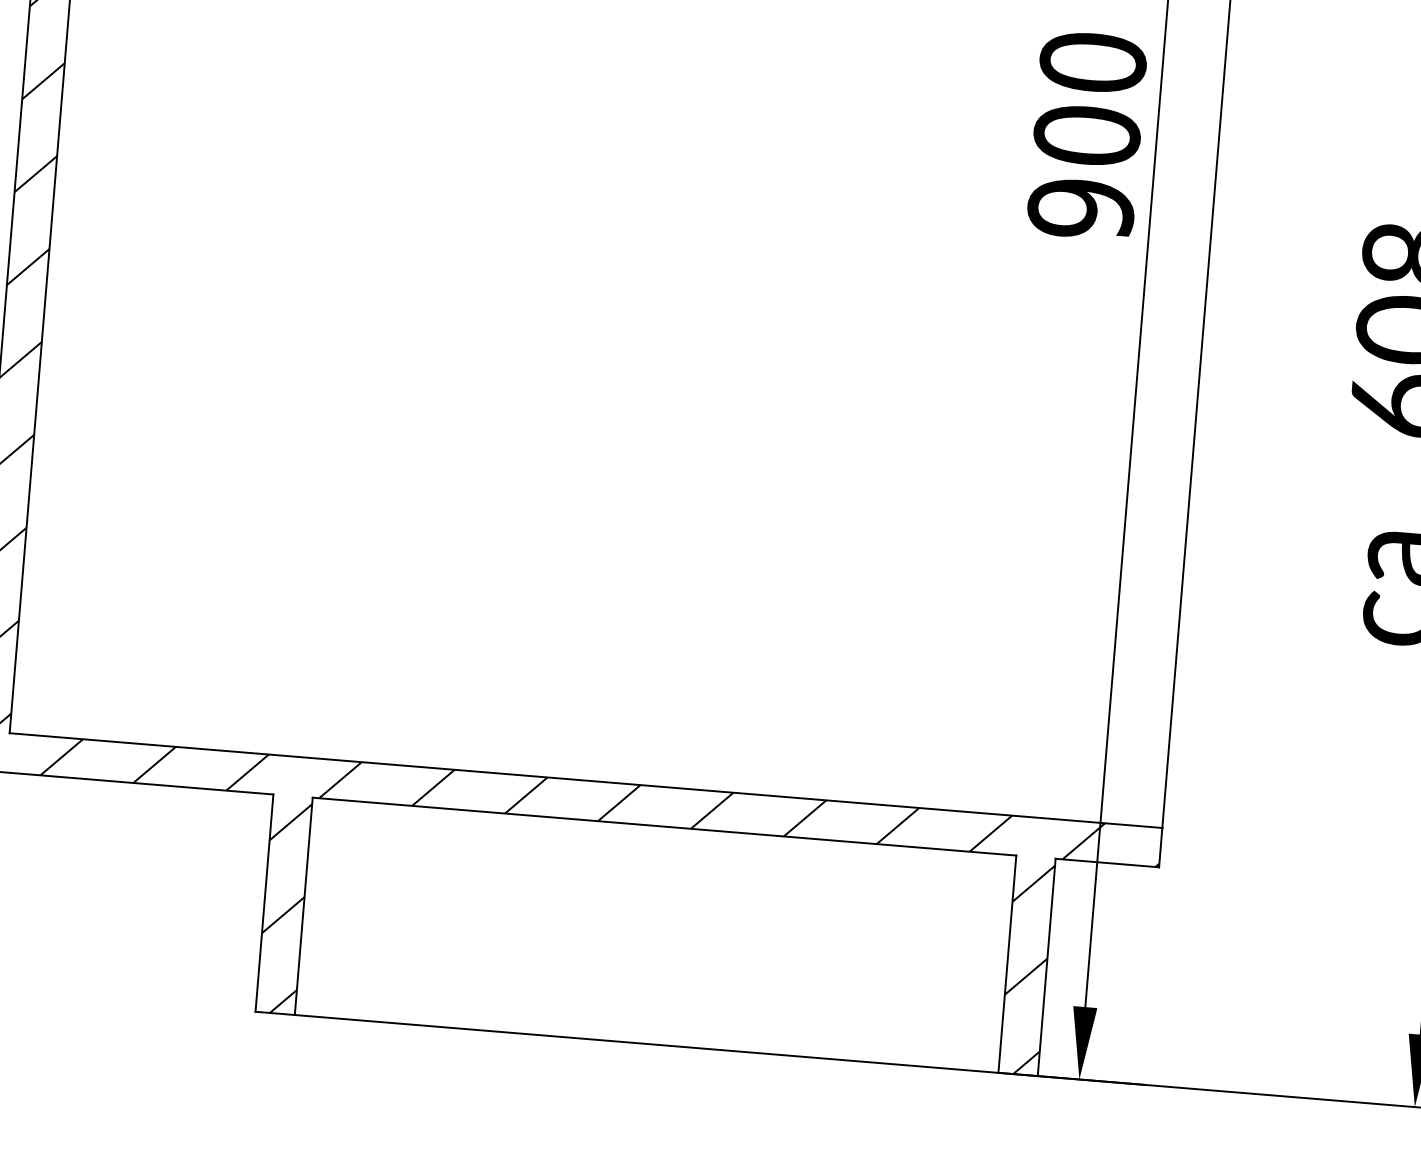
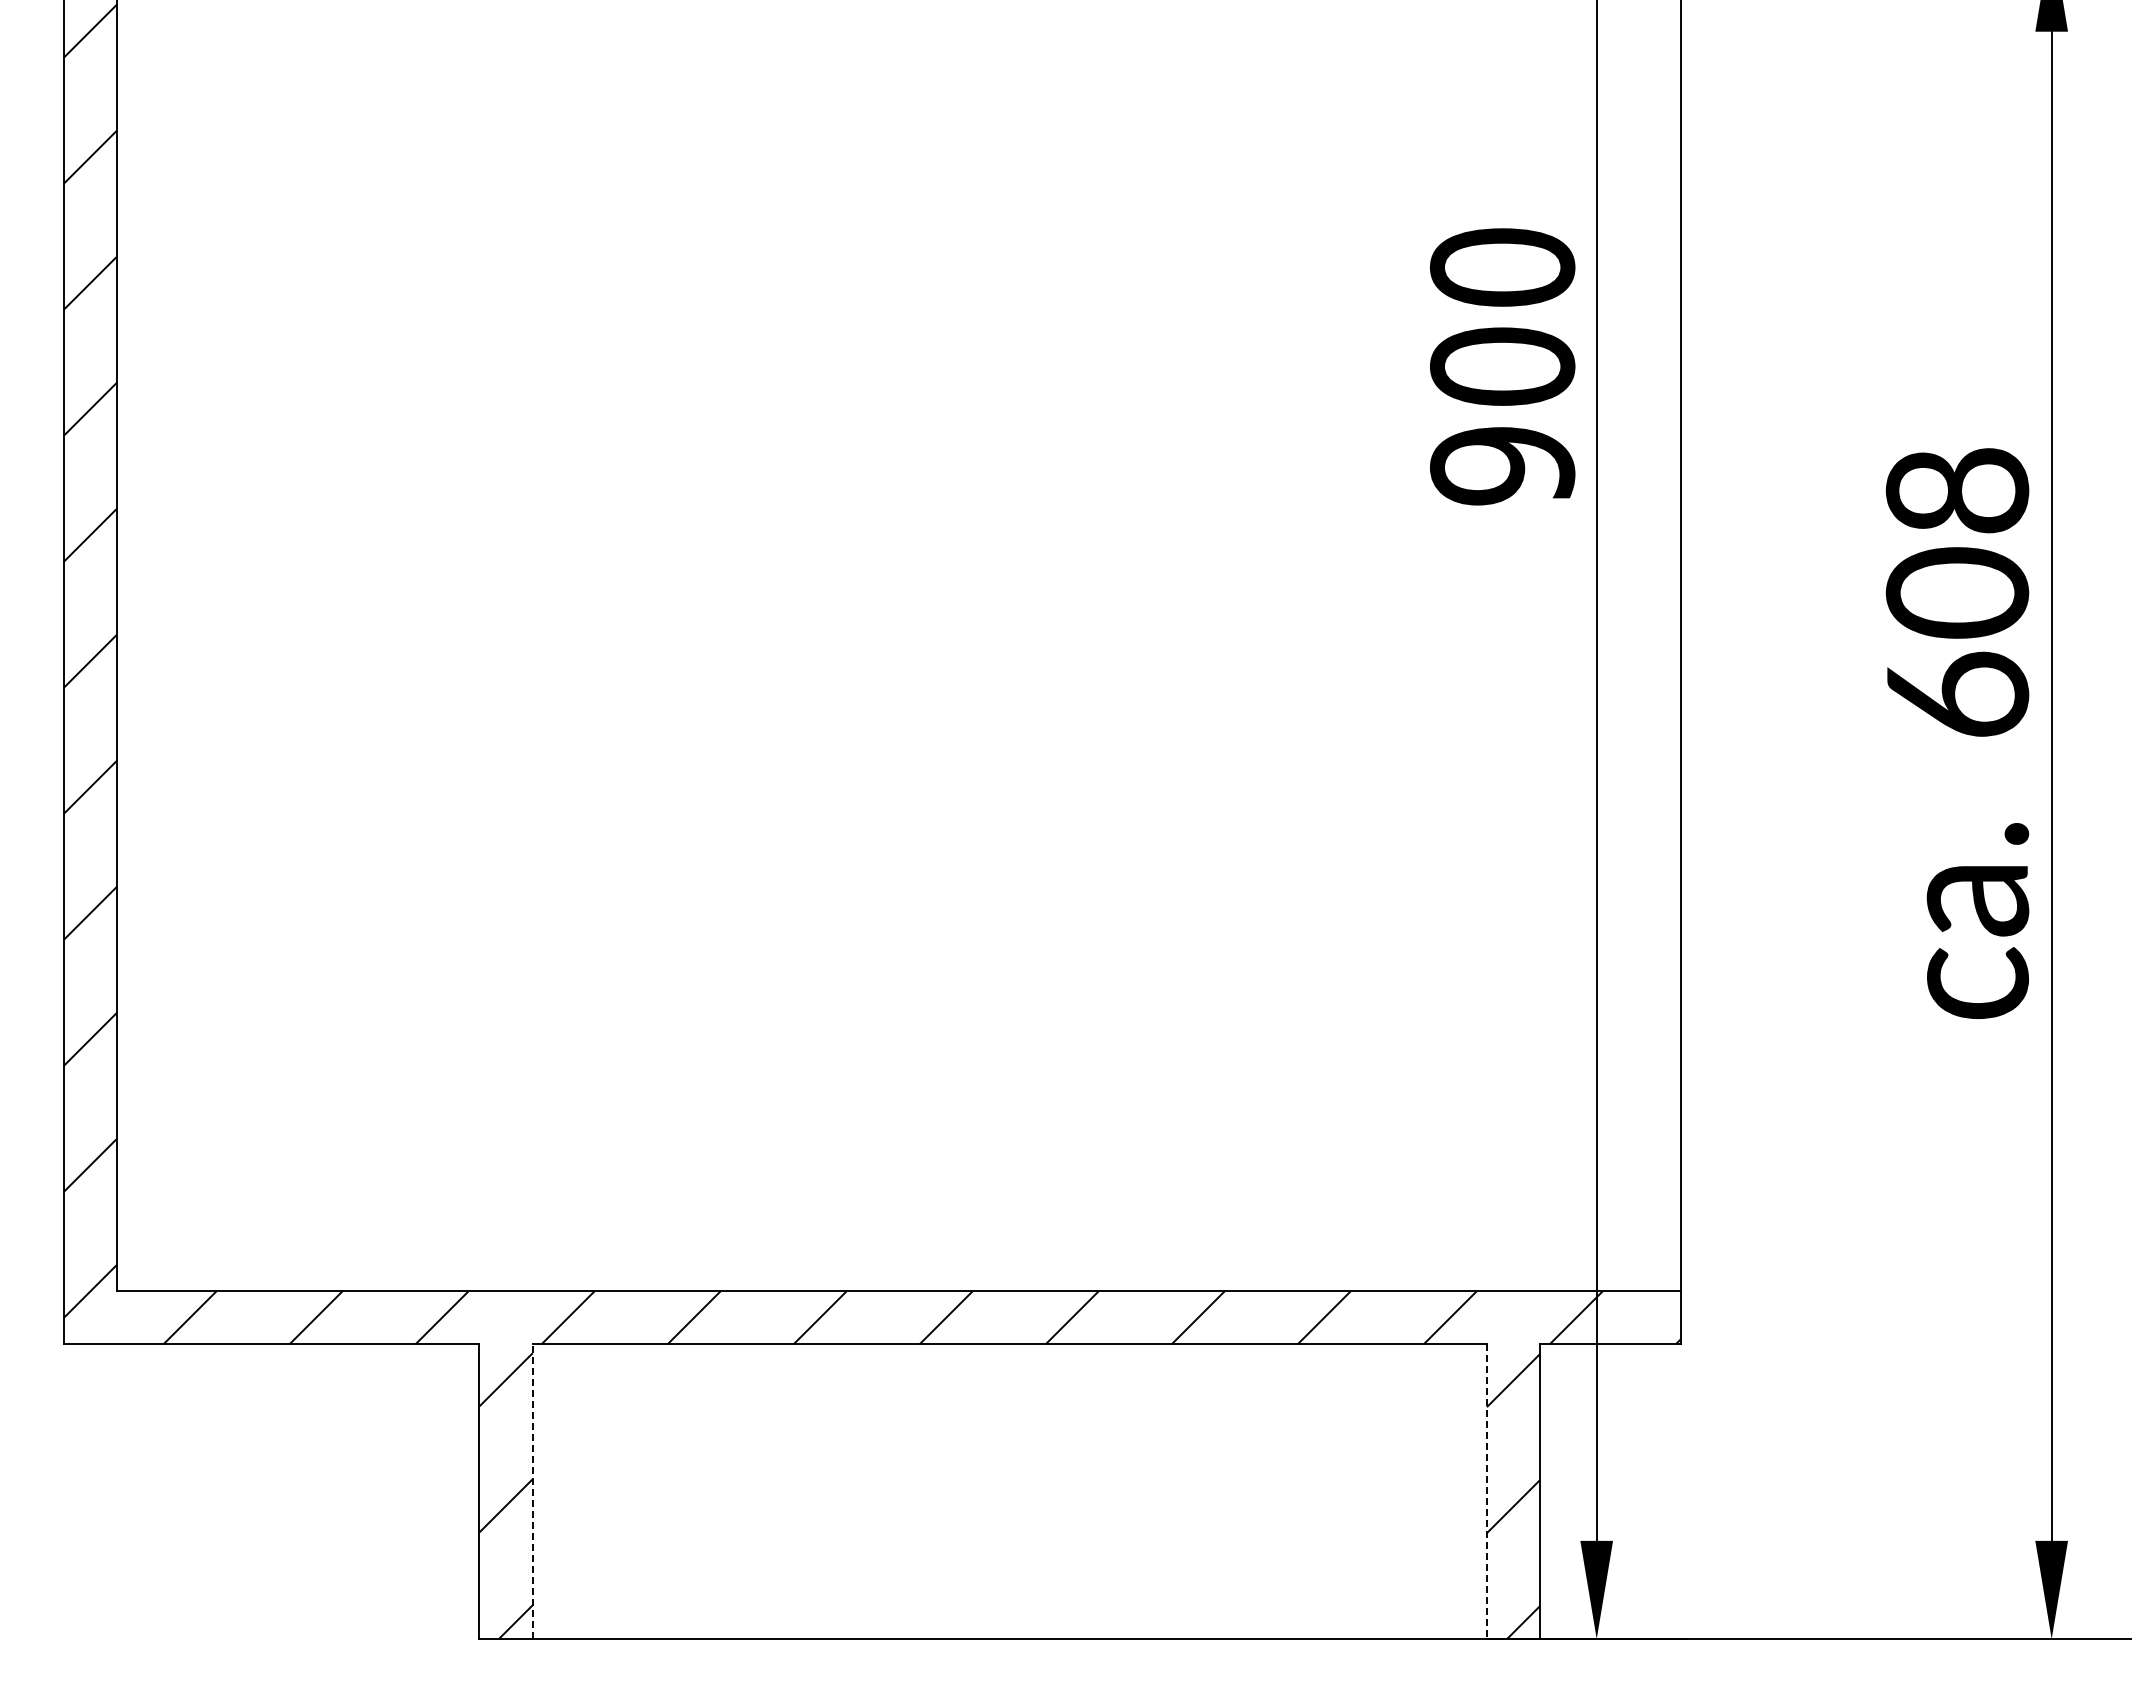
line: (303, 906) -> (532, 1491), solid -> dashed
line: (1007, 964) -> (1486, 1492), solid -> dashed

